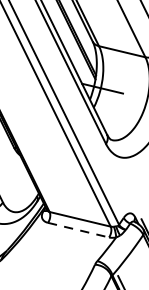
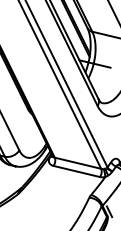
line: (78, 230) -> (76, 171), dashed -> solid

